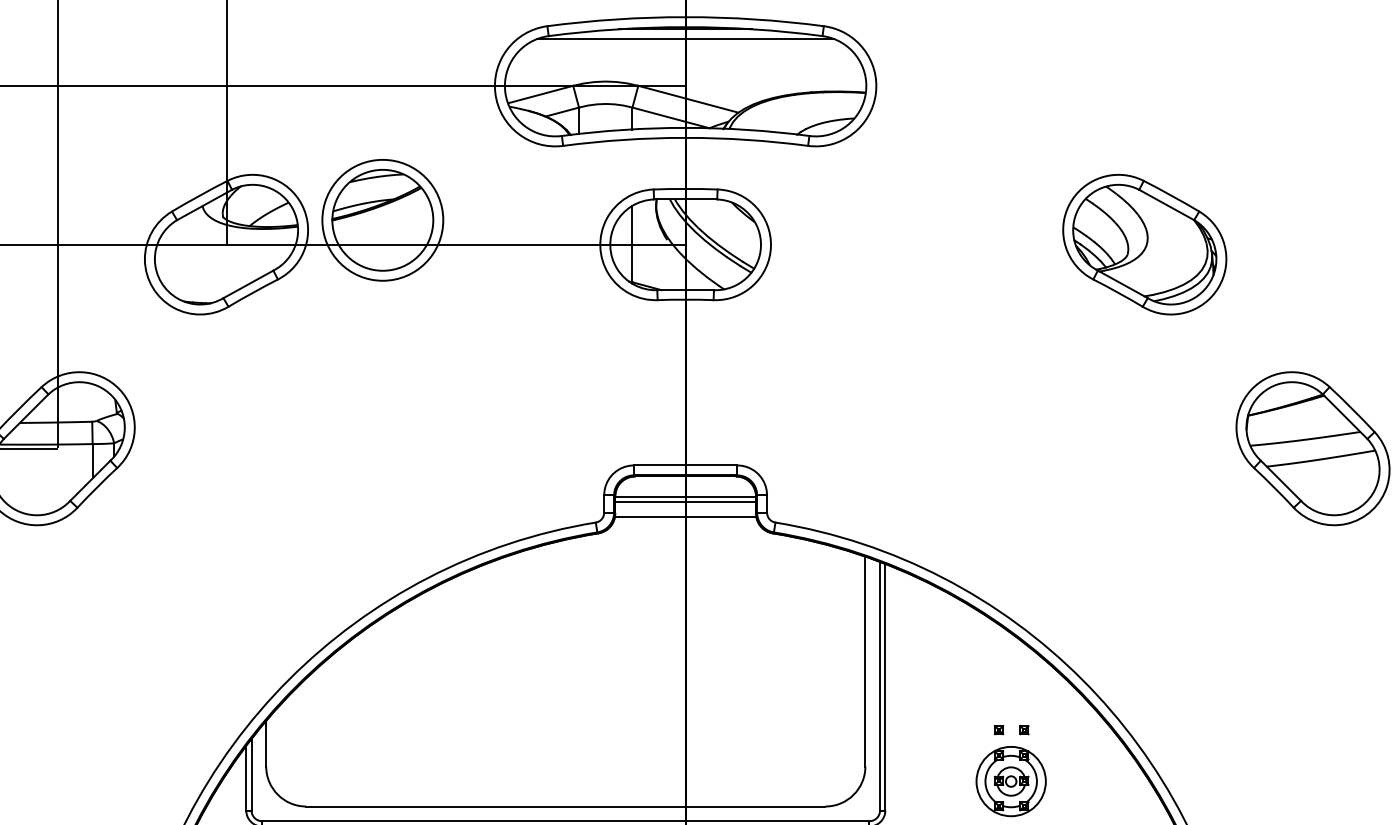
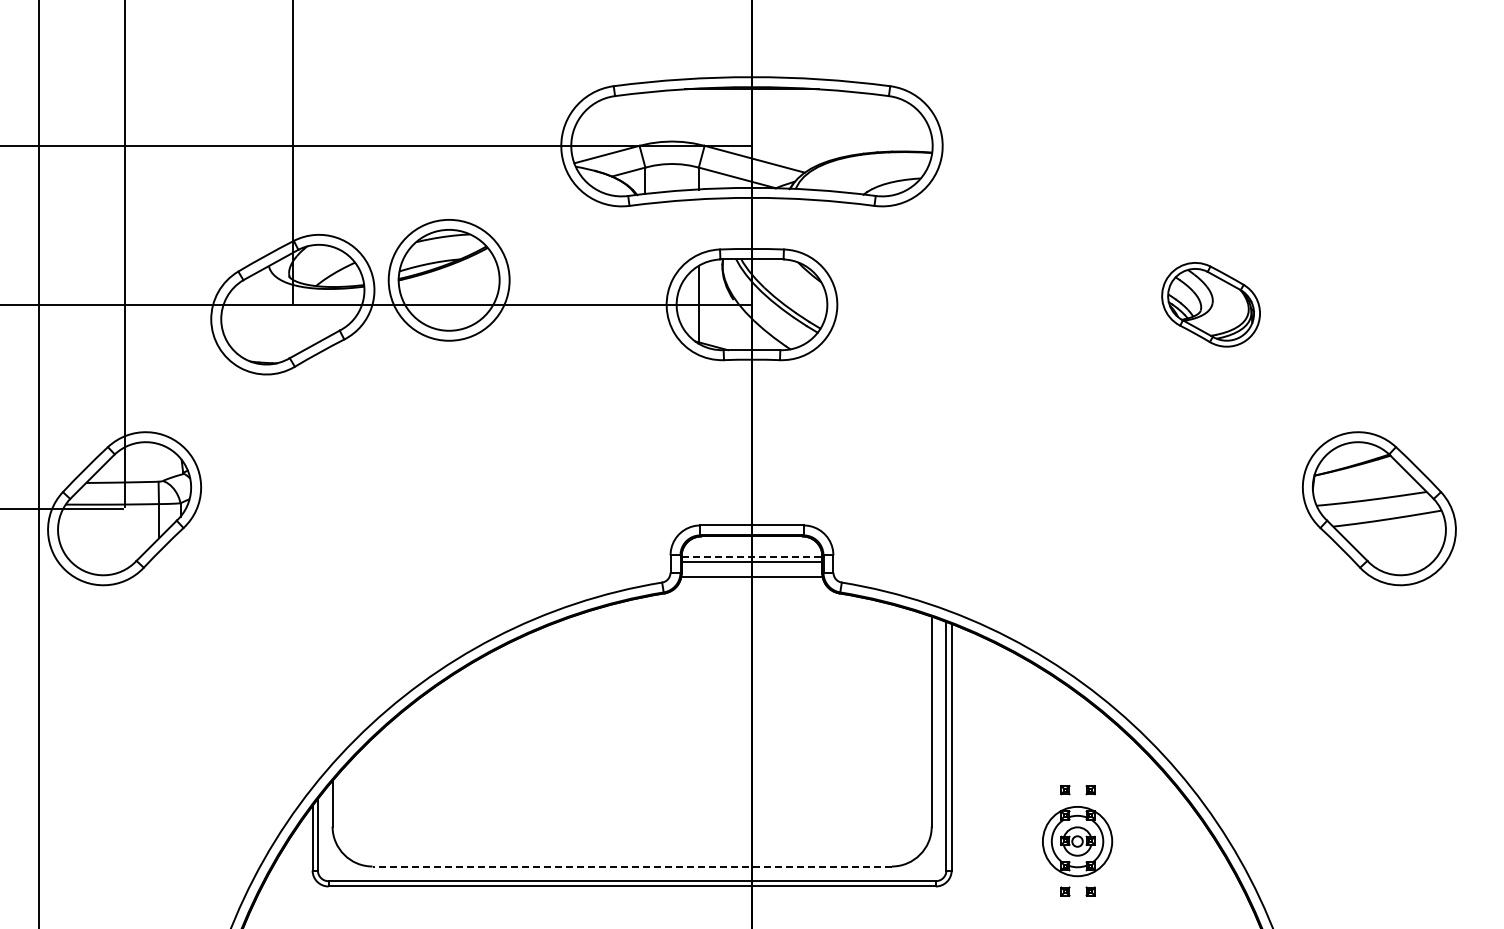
line: (685, 39) -> (751, 99), removed
part: (1144, 244) -> (1210, 304), size x0.6
line: (686, 496) -> (752, 556), solid -> dashed
line: (566, 806) -> (632, 866), solid -> dashed

